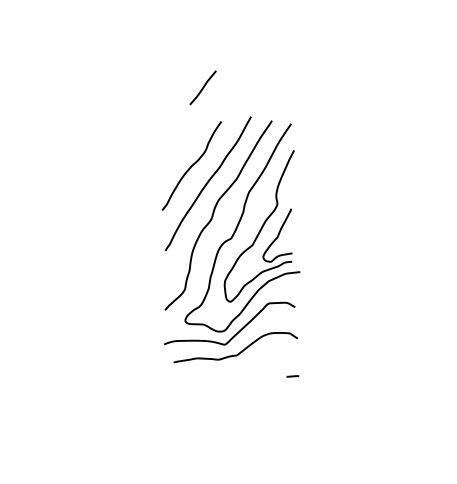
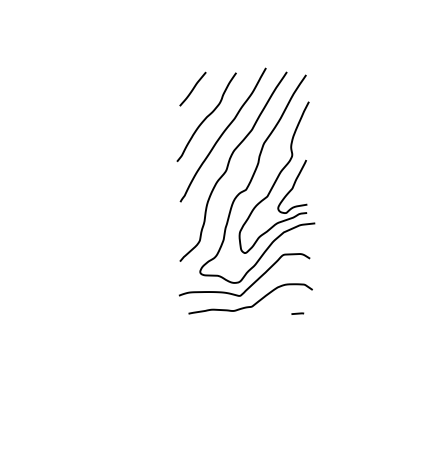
line: (202, 87) -> (192, 88), moved
line: (292, 376) -> (297, 313), moved

